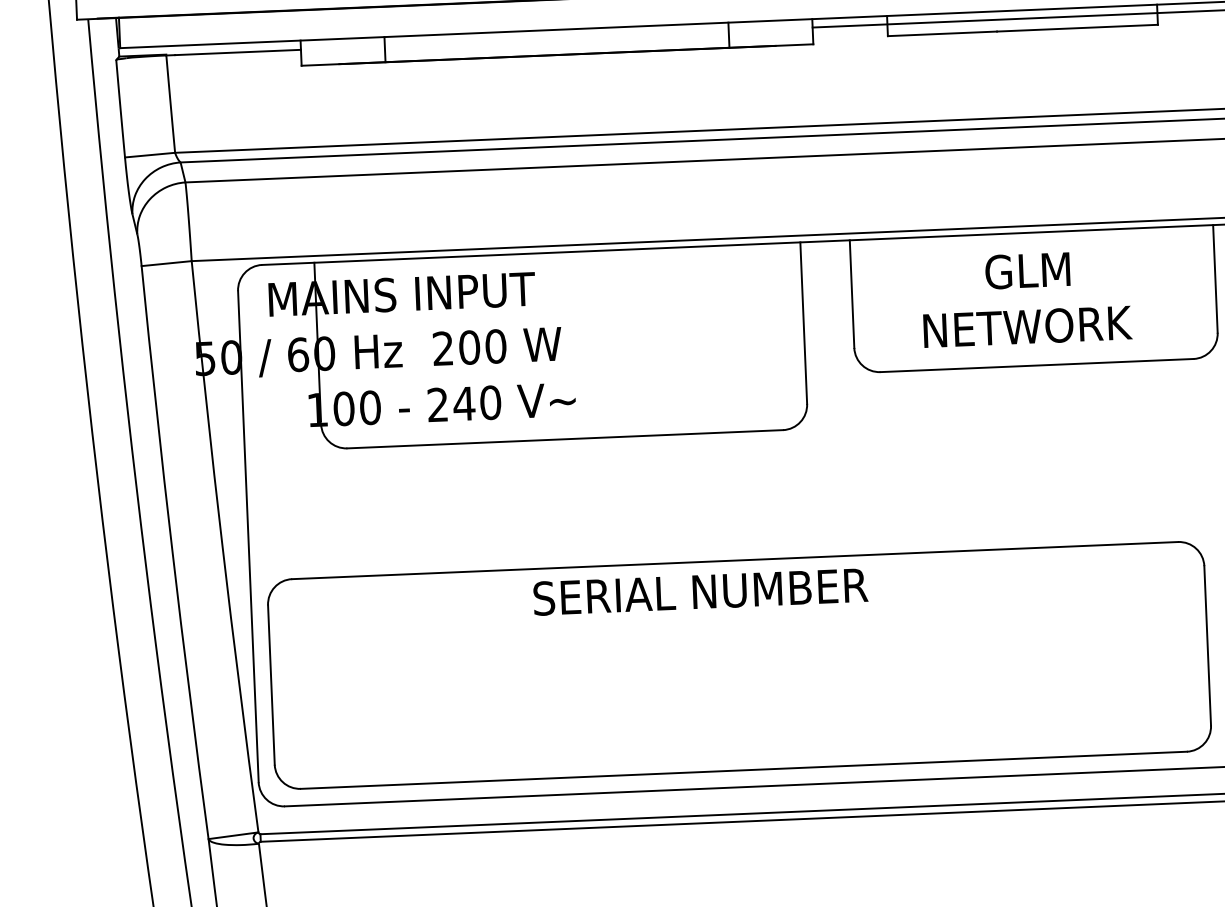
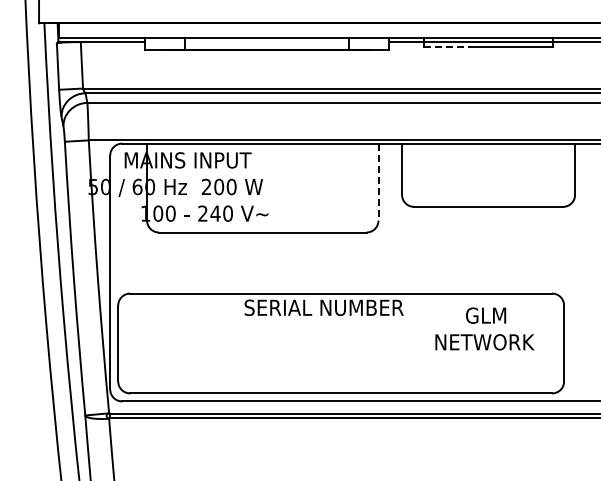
line: (943, 34) -> (450, 47), solid -> dashed
text: (1025, 297) -> (484, 328), moved
line: (803, 324) -> (378, 182), solid -> dashed

